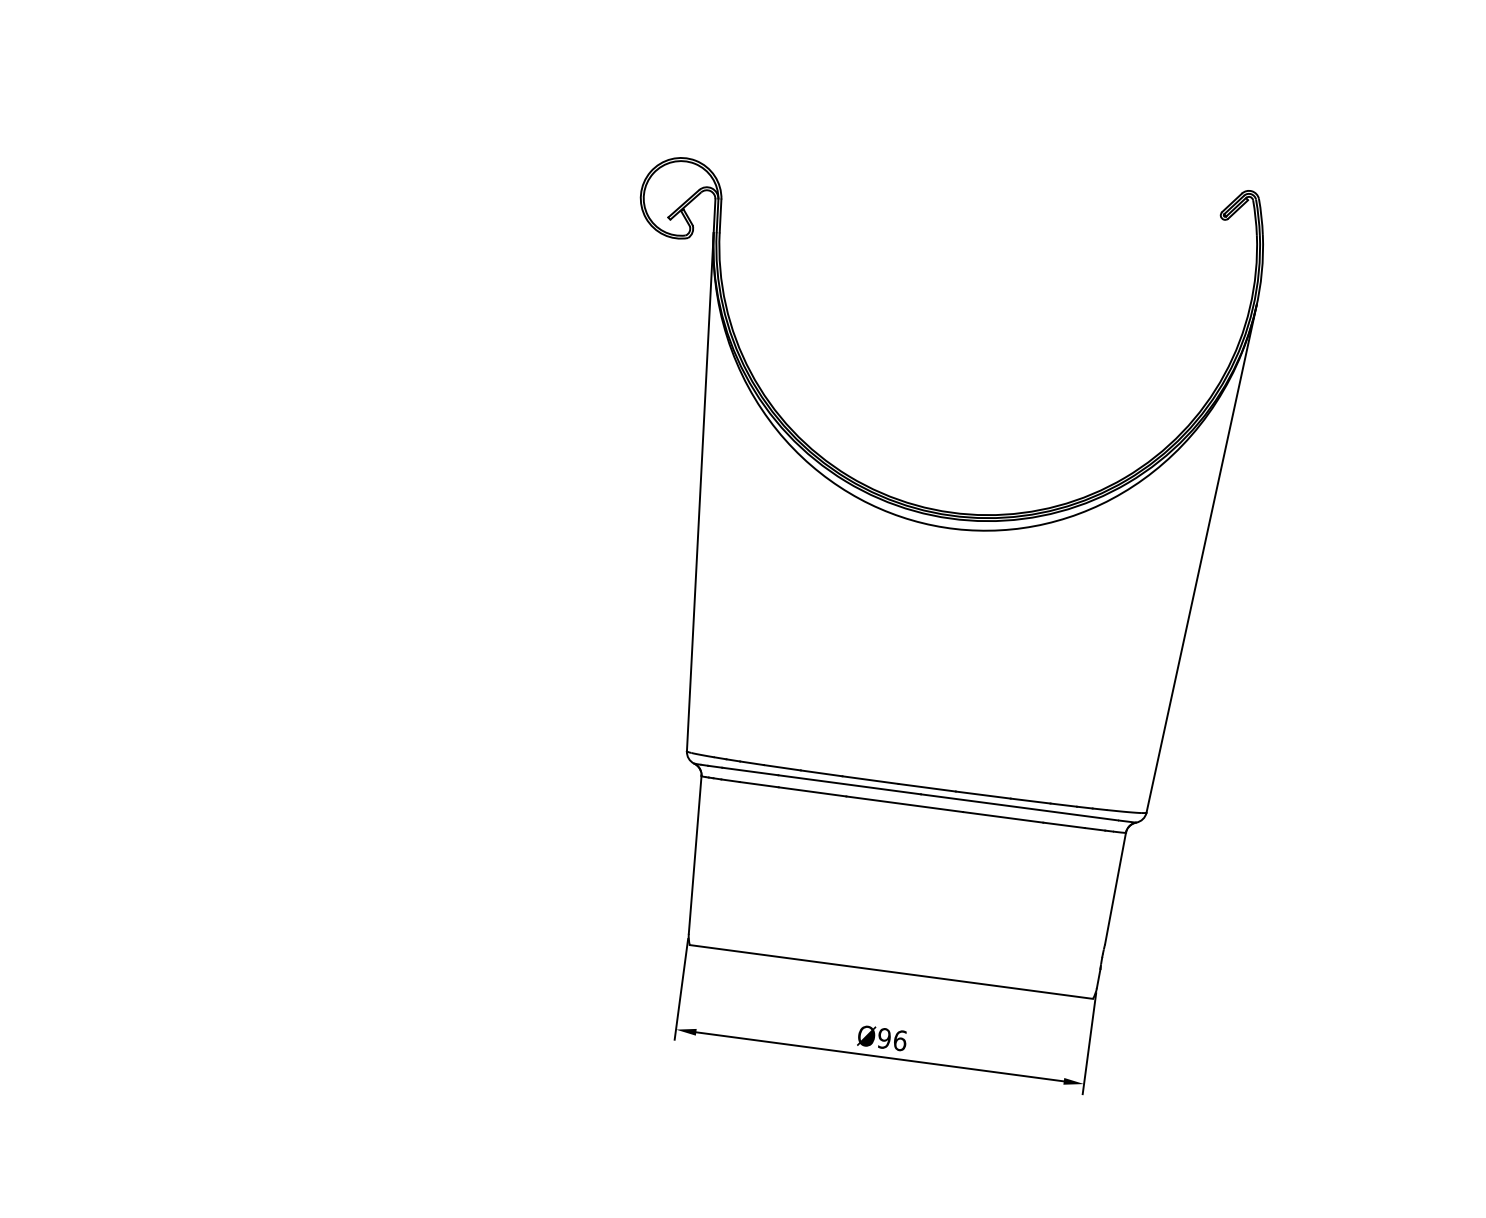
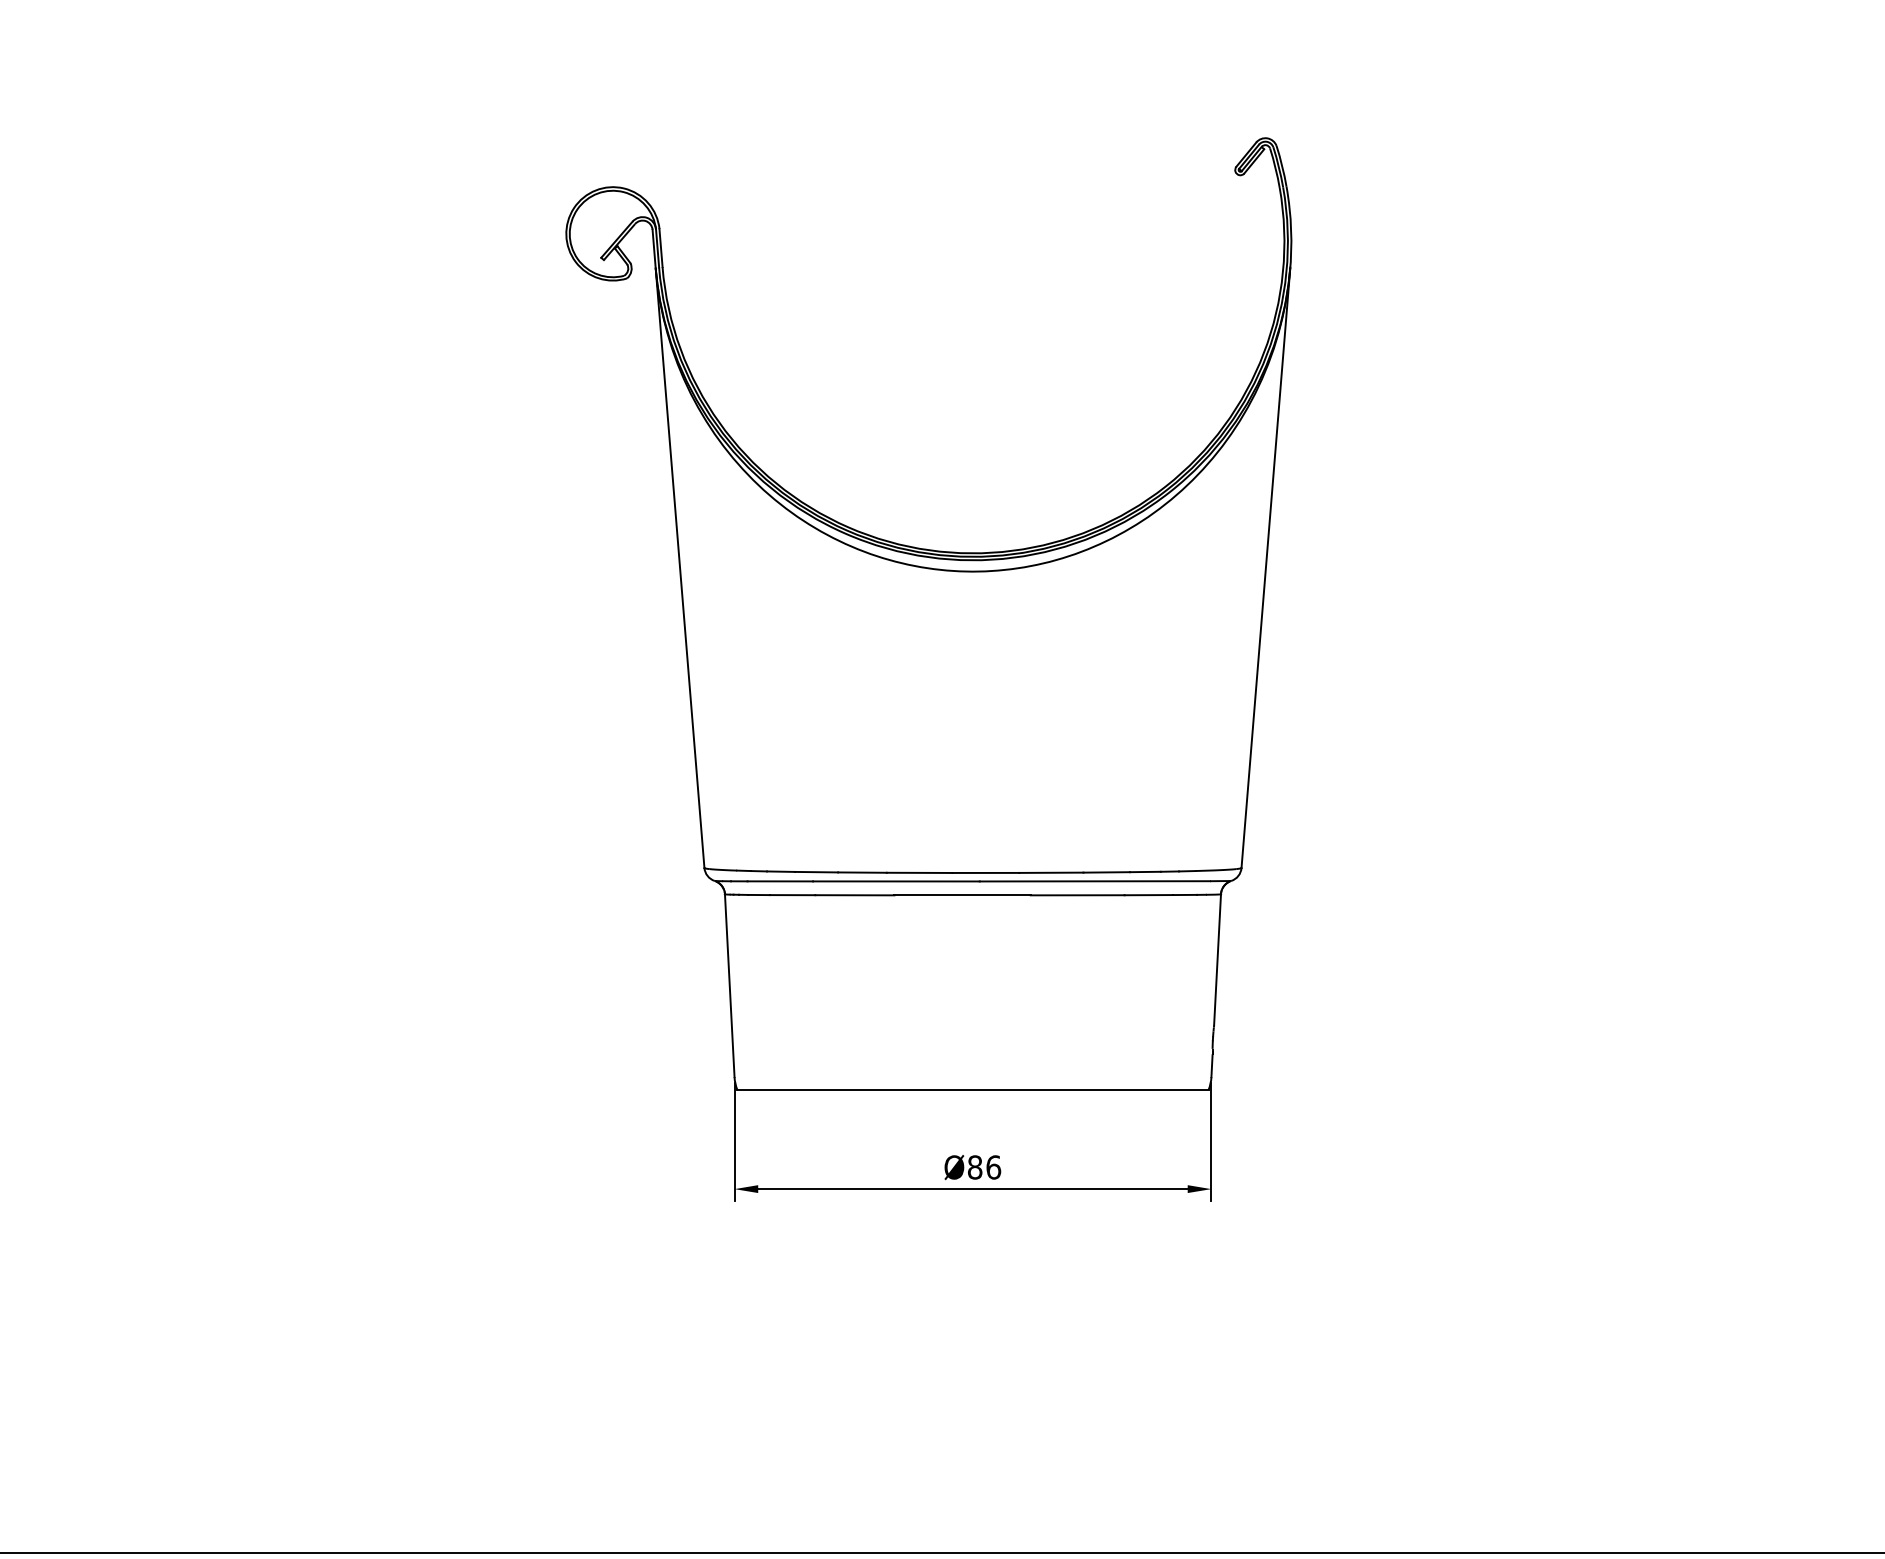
text: (883, 1038) -> (974, 1167), Ø96 -> Ø86

